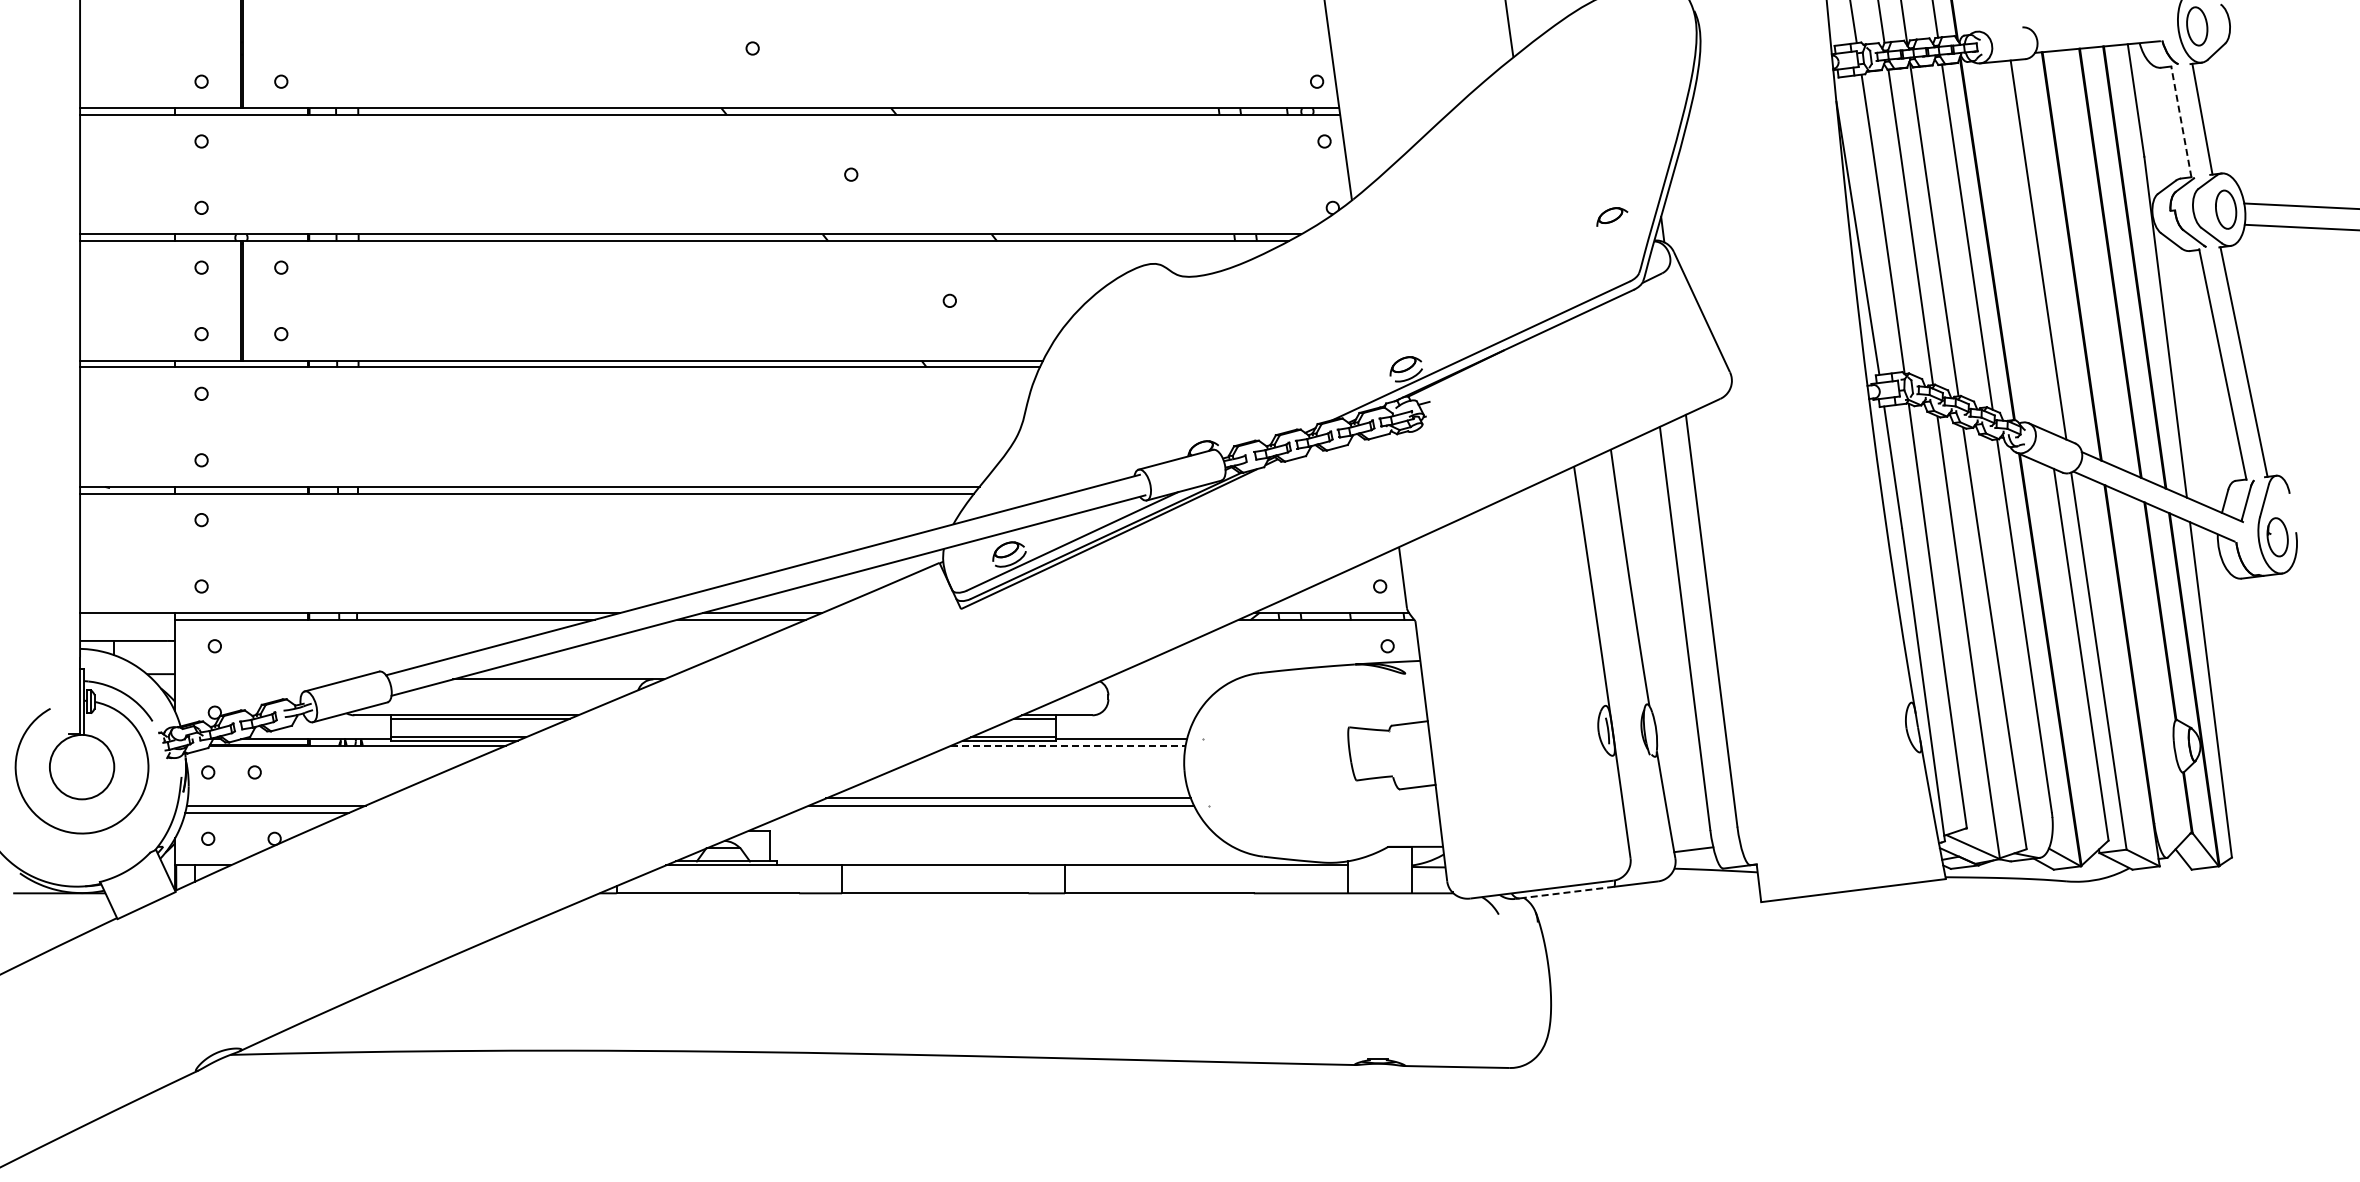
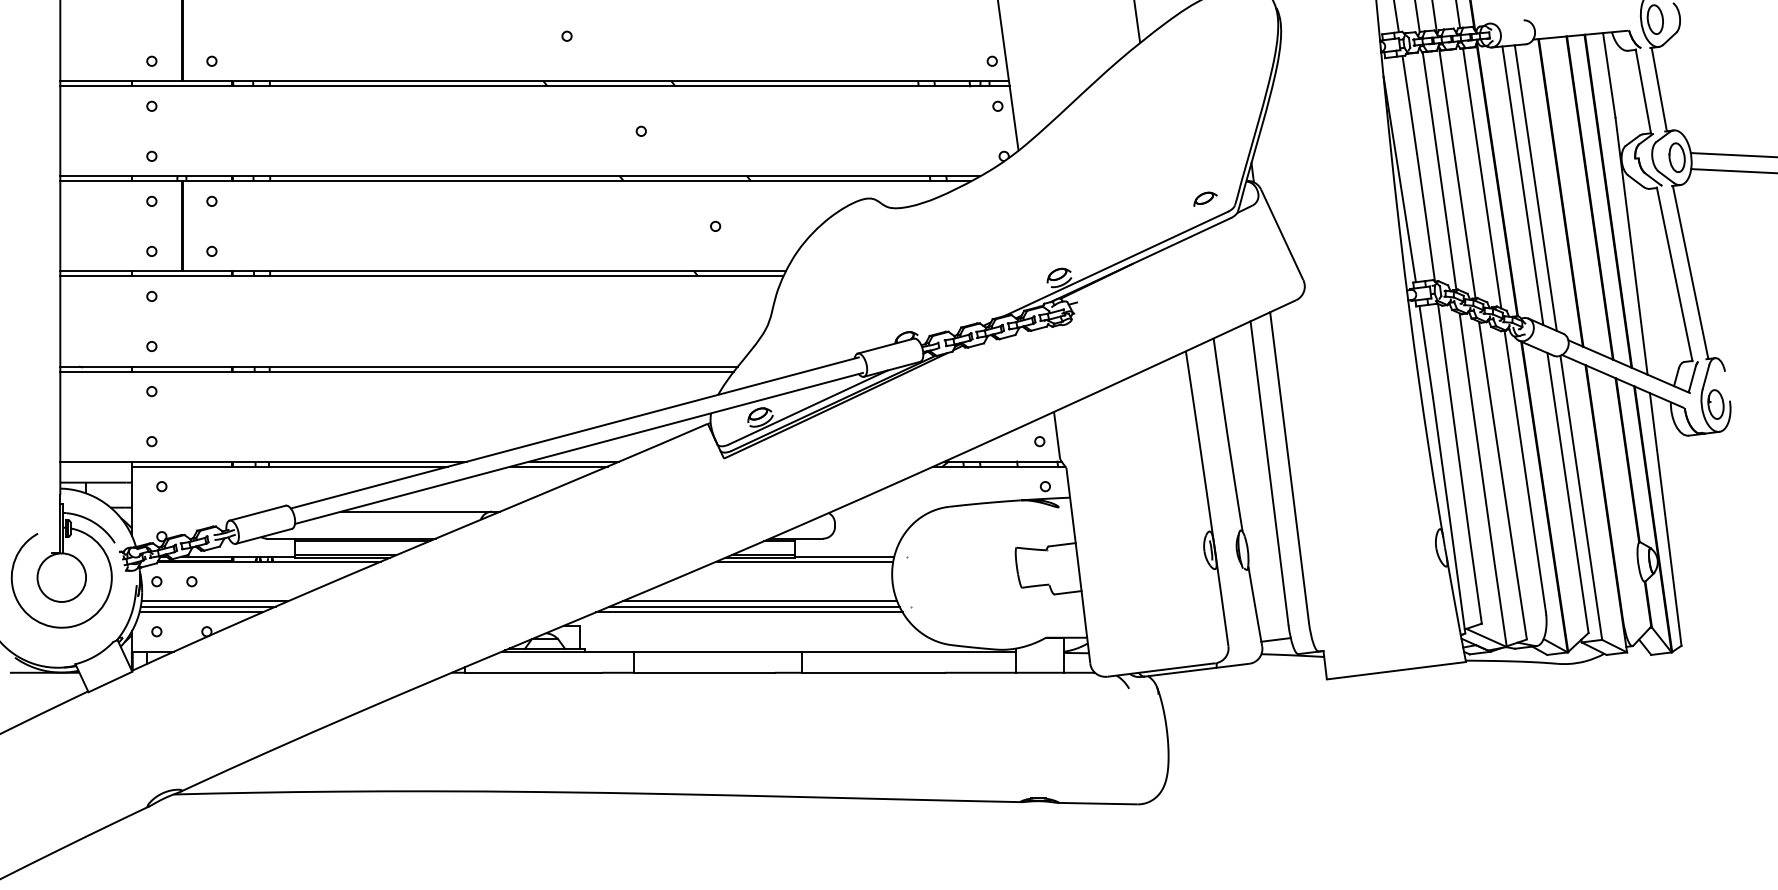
line: (2181, 121) -> (1643, 91), dashed -> solid
part: (1612, 216) -> (1205, 199), moved
line: (2021, 246) -> (1522, 185), added
line: (1068, 745) -> (804, 561), dashed -> solid
line: (284, 798) -> (214, 601), added
line: (994, 812) -> (749, 611), added
line: (1566, 892) -> (1180, 672), dashed -> solid

